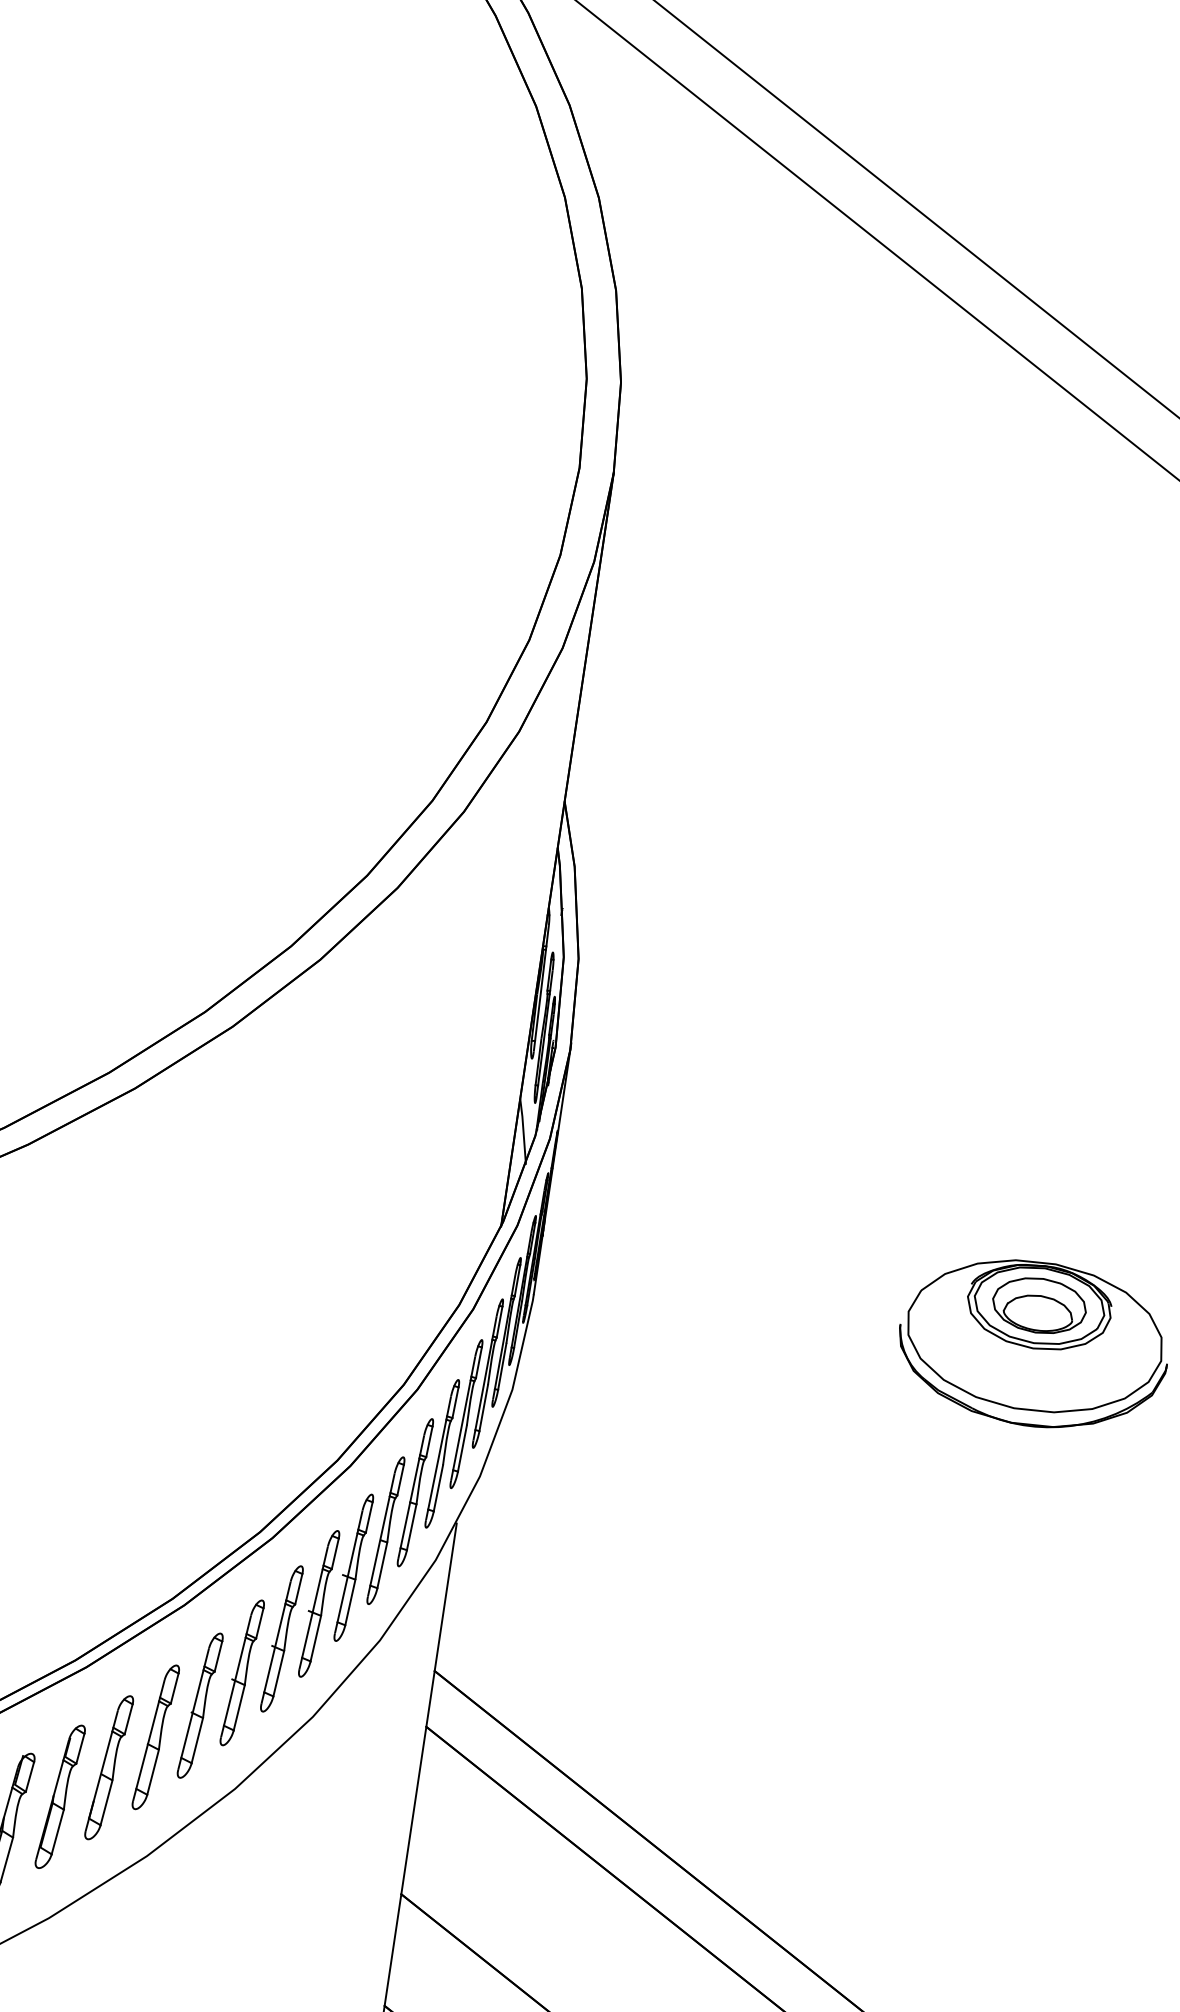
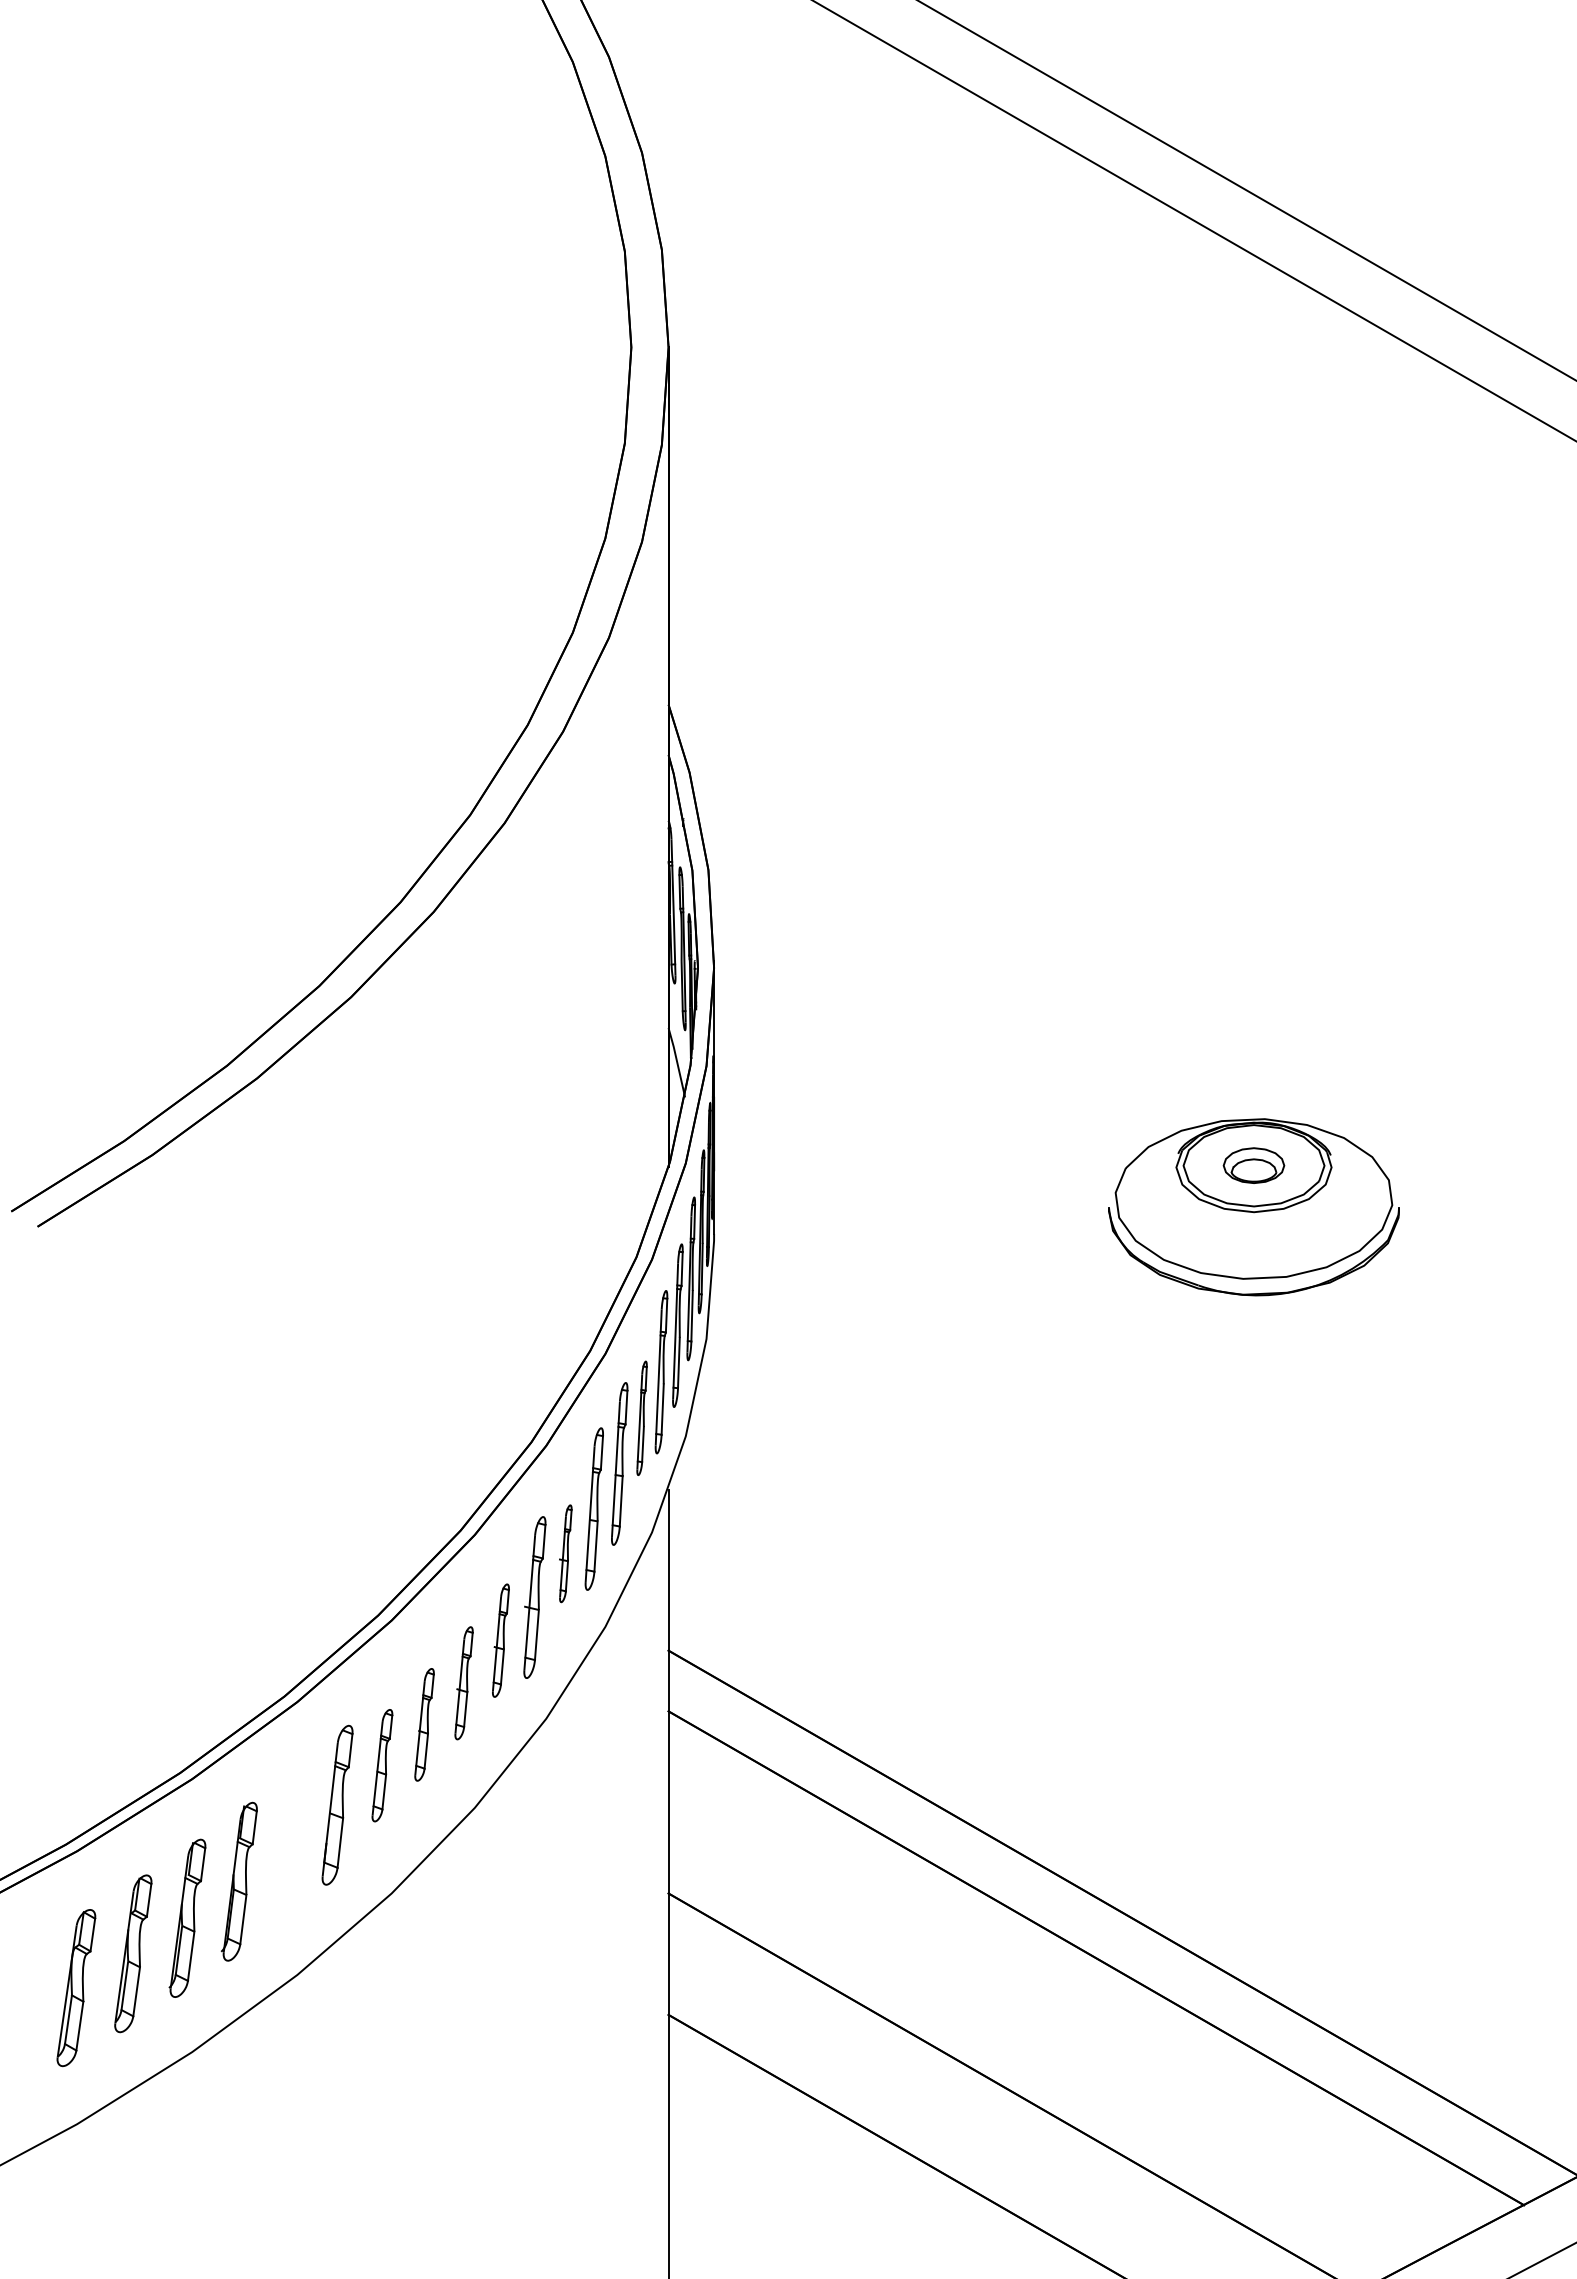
part: (1039, 1305) -> (1253, 1165), size x0.6
part: (441, 1453) -> (641, 1418), size x0.7
part: (353, 1567) -> (565, 1553), size x0.6
part: (281, 1638) -> (500, 1640), size x0.7
part: (241, 1673) -> (463, 1683), size x0.7
part: (200, 1705) -> (424, 1724), size x0.7
part: (155, 1737) -> (382, 1765), size x0.7
part: (59, 1797) -> (289, 1844), removed

